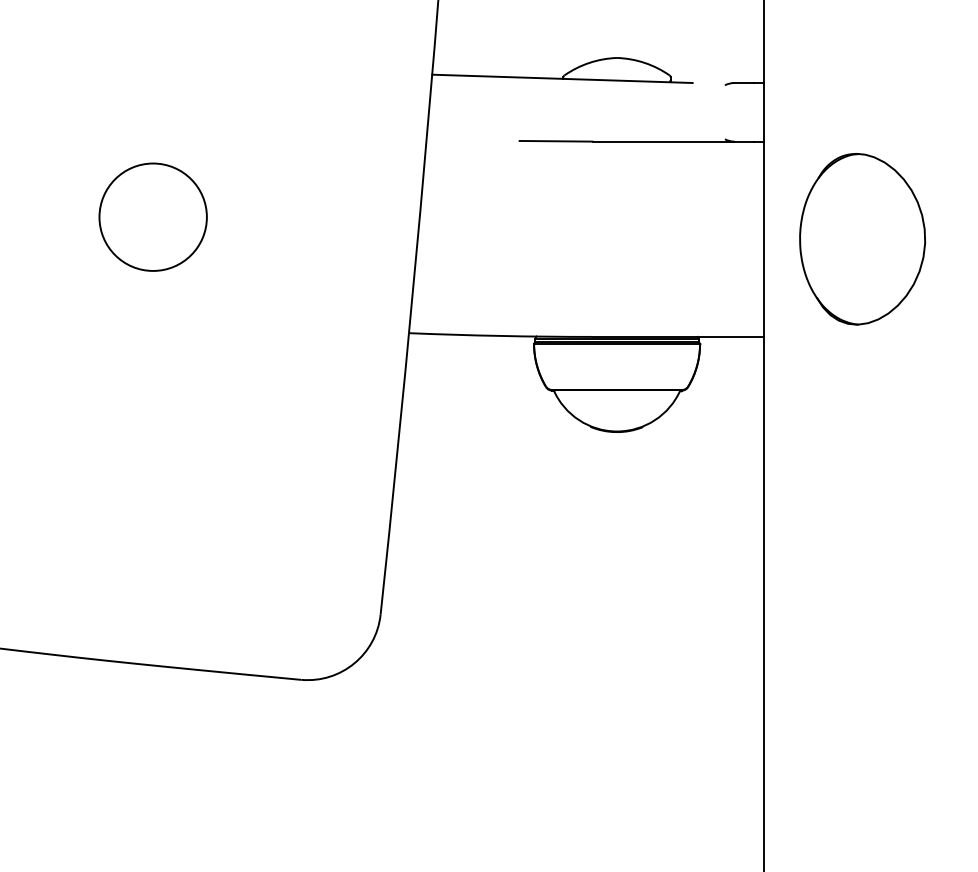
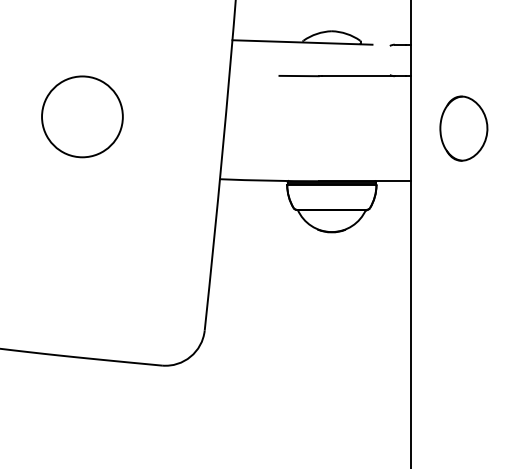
circle: (153, 216) -> (82, 116), size x1.4
part: (861, 238) -> (463, 128), size x0.7

